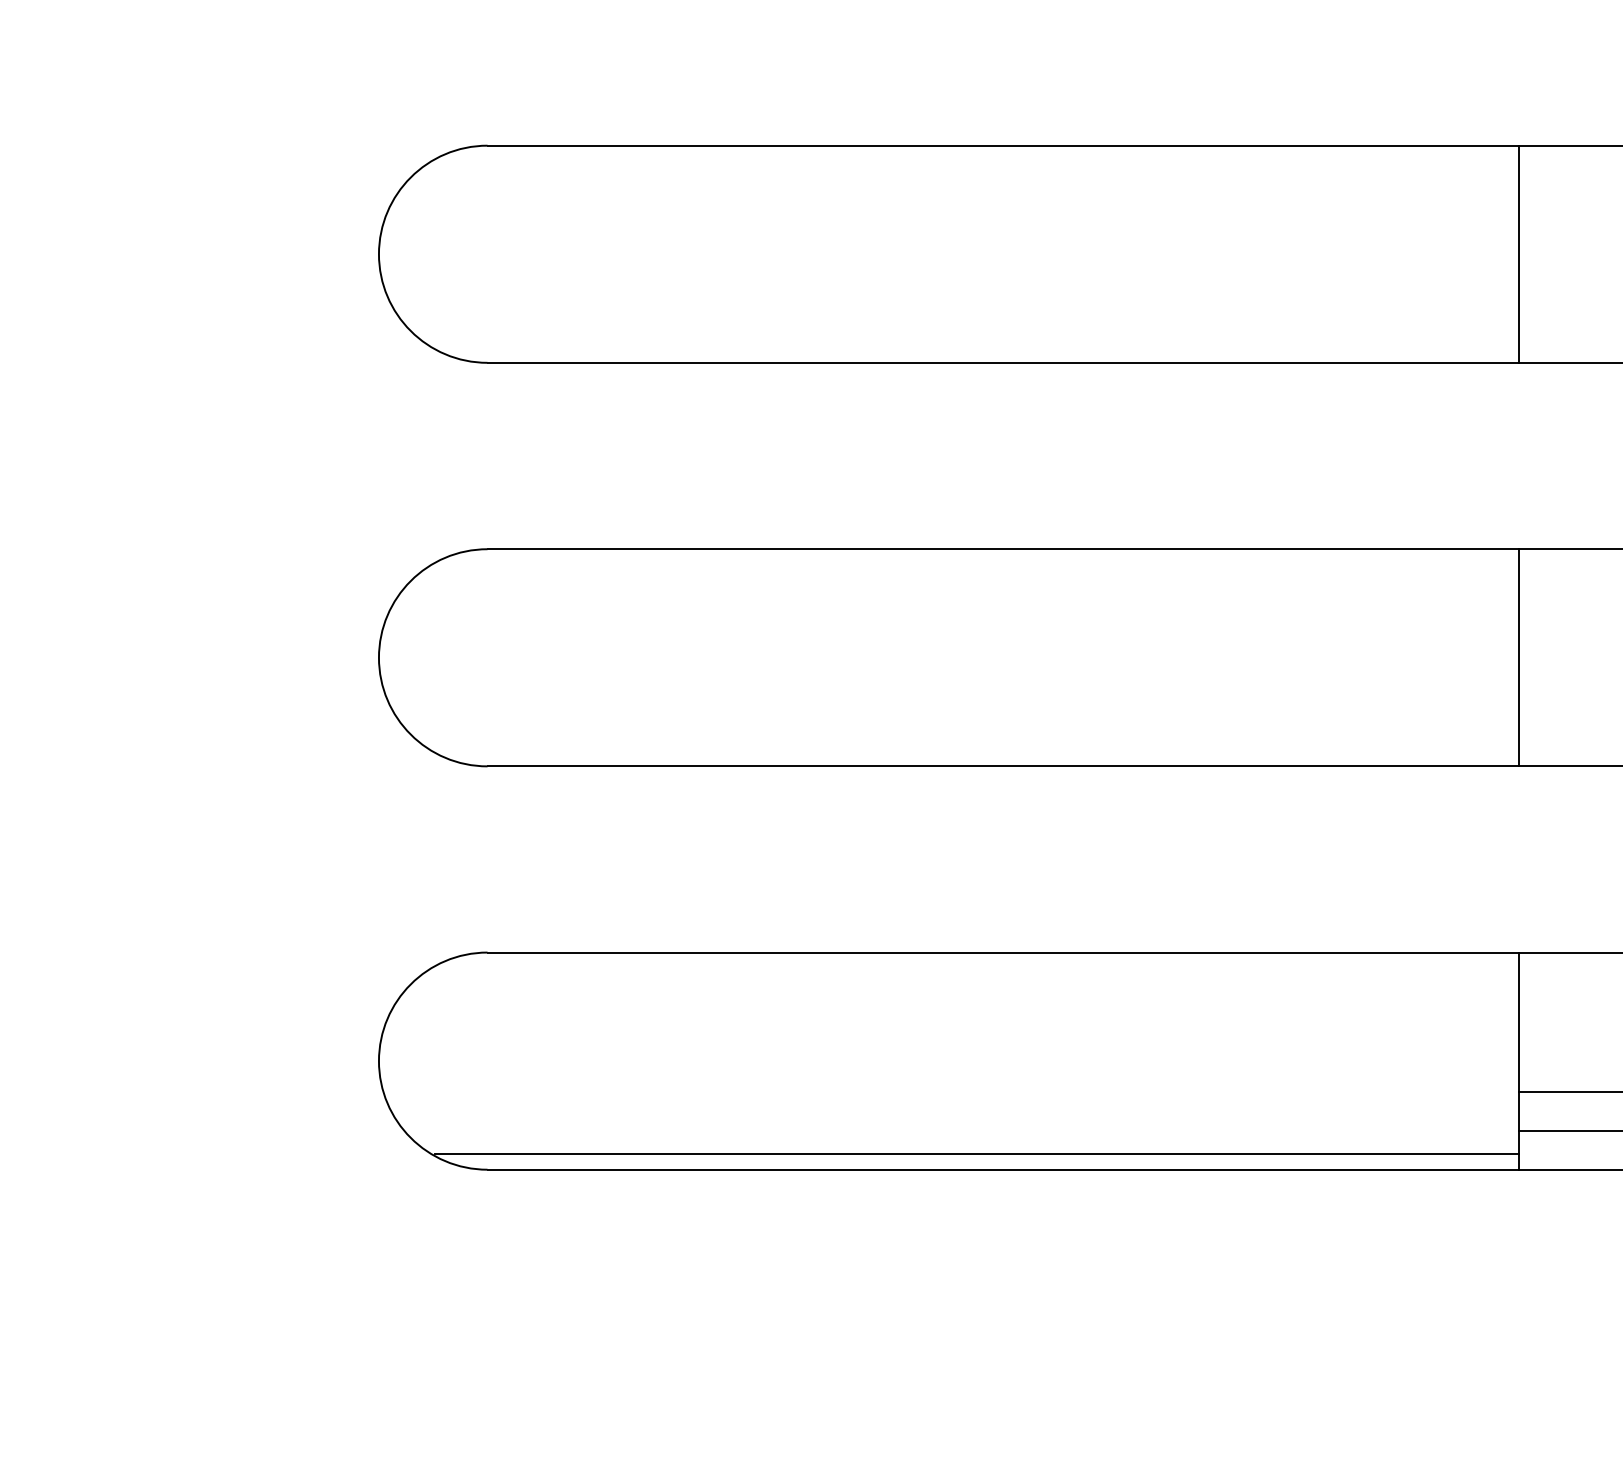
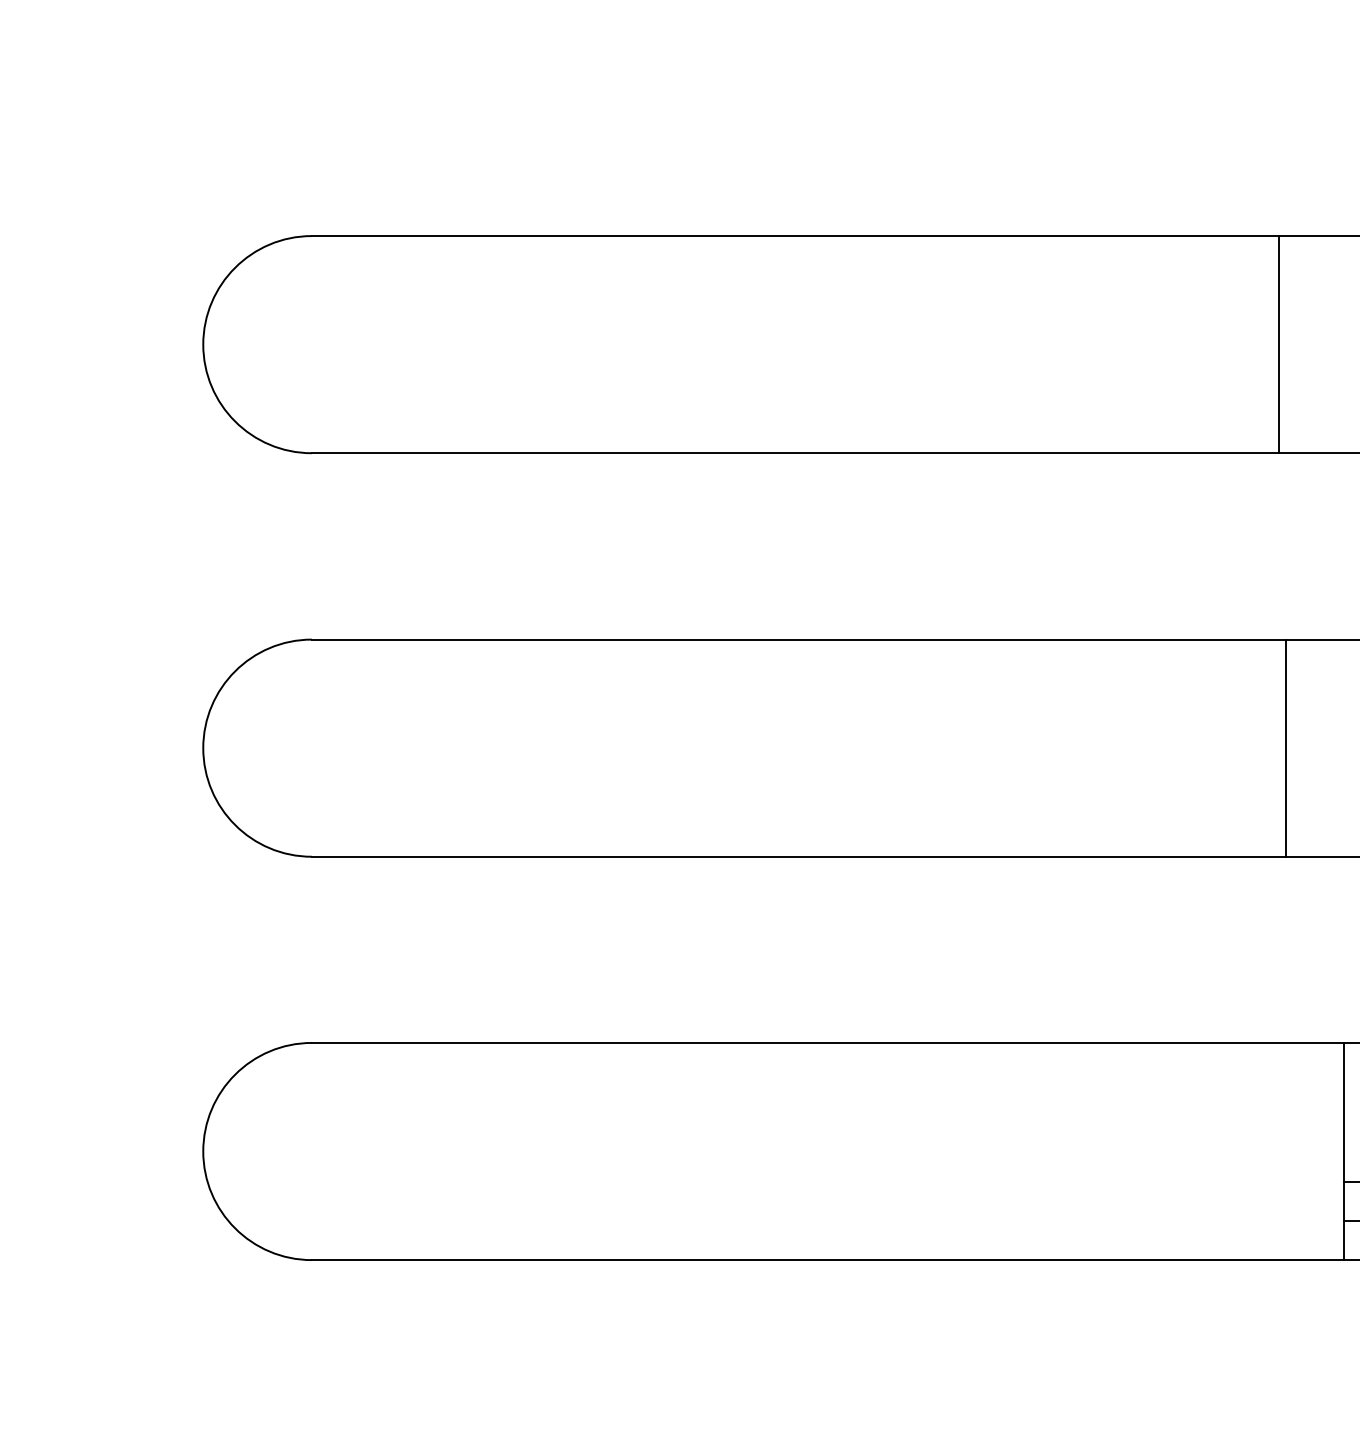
line: (1519, 254) -> (1278, 344), moved
line: (1519, 657) -> (1285, 747), moved
line: (977, 1154) -> (801, 1244), removed

